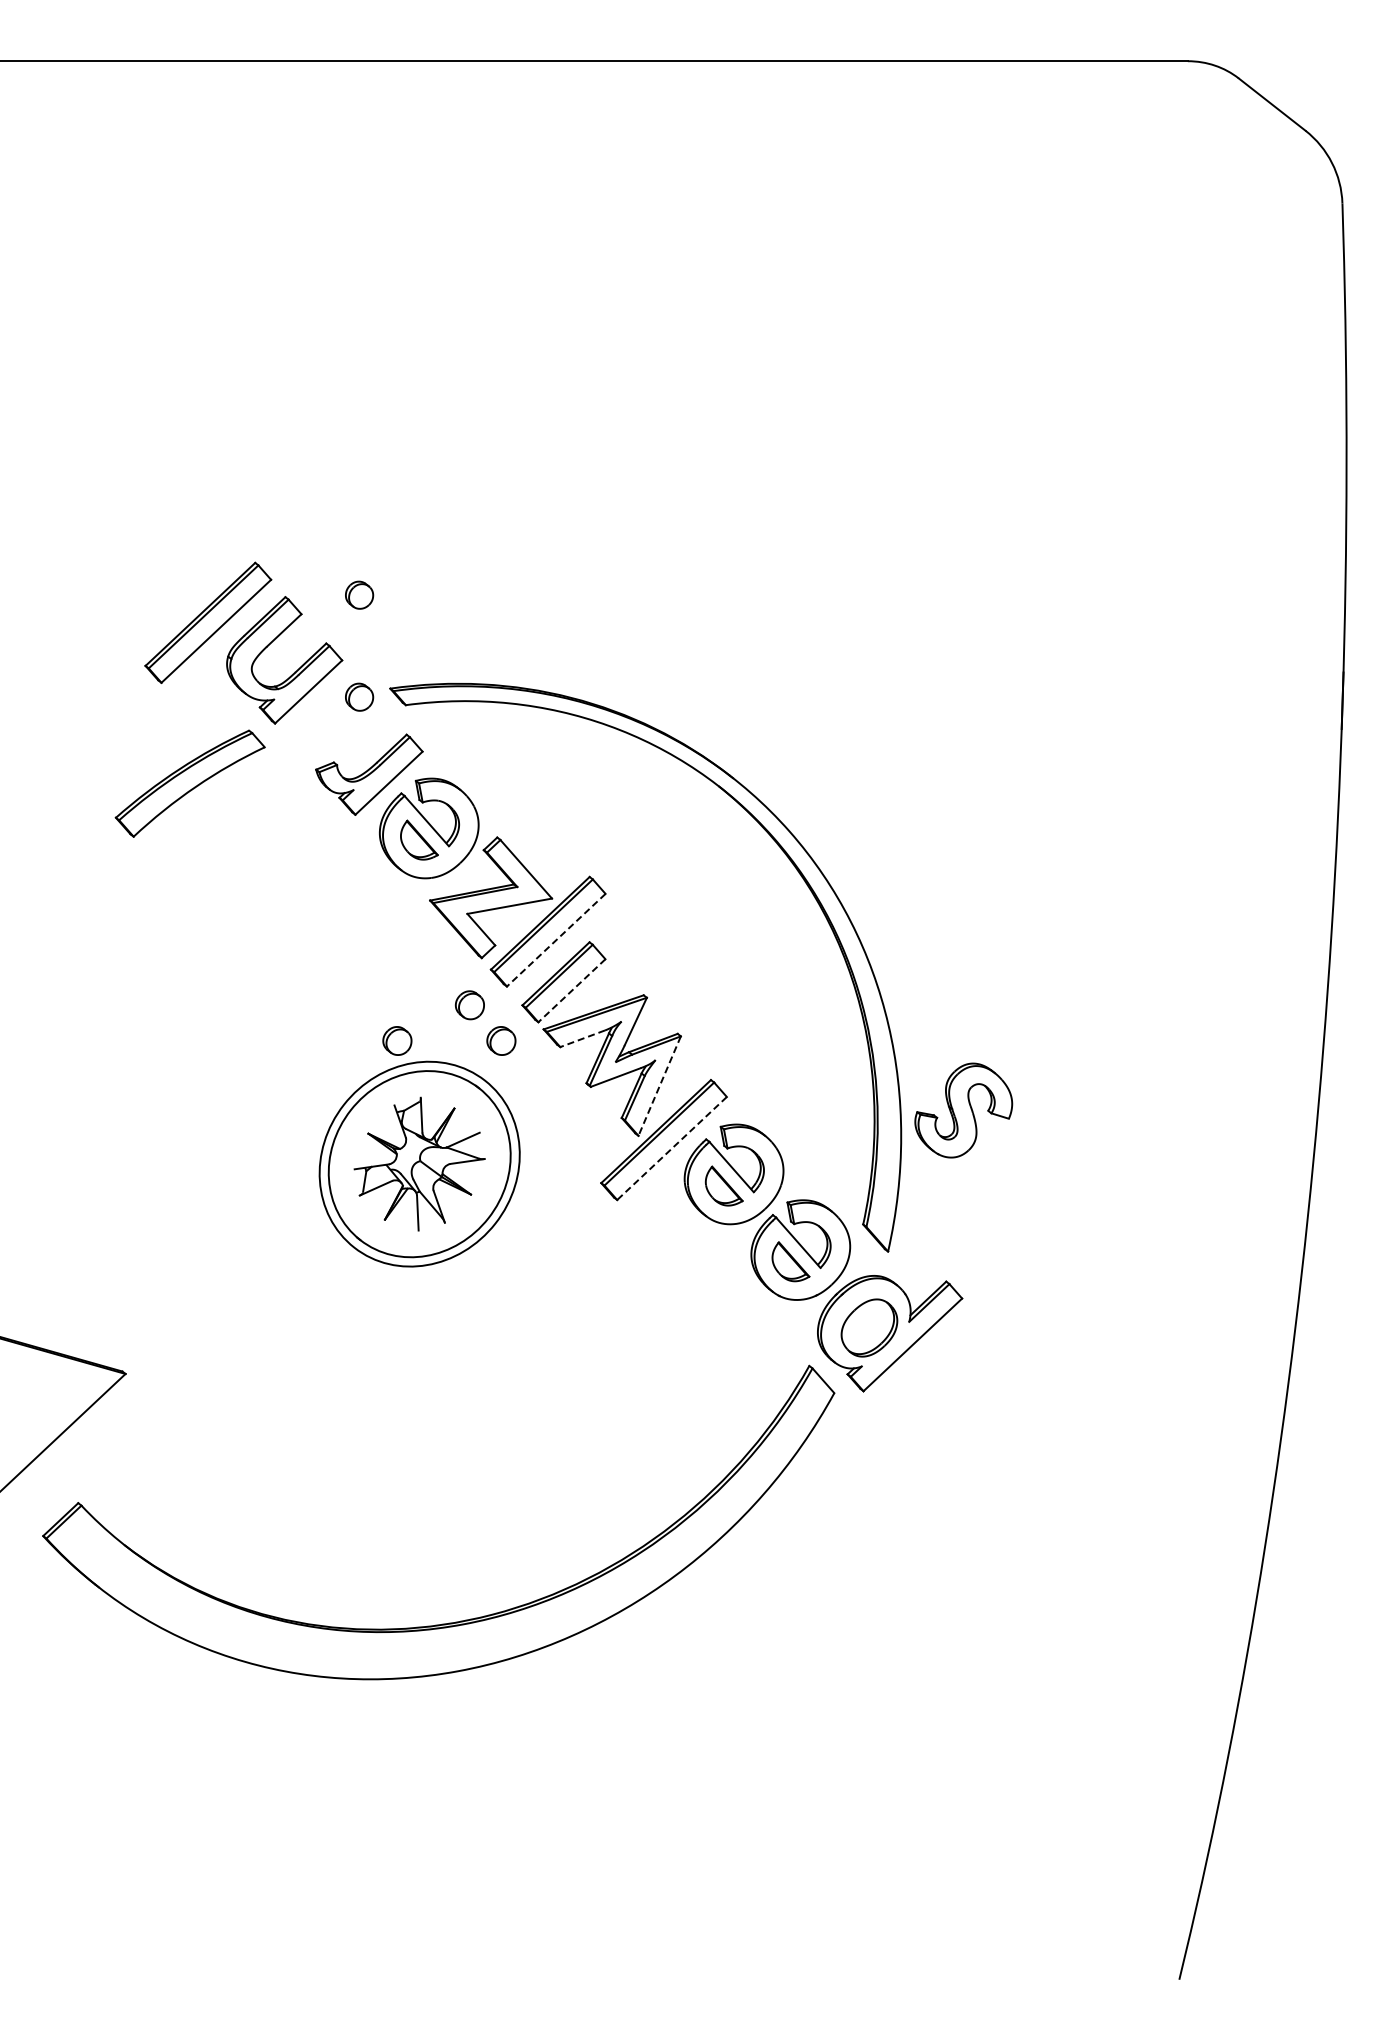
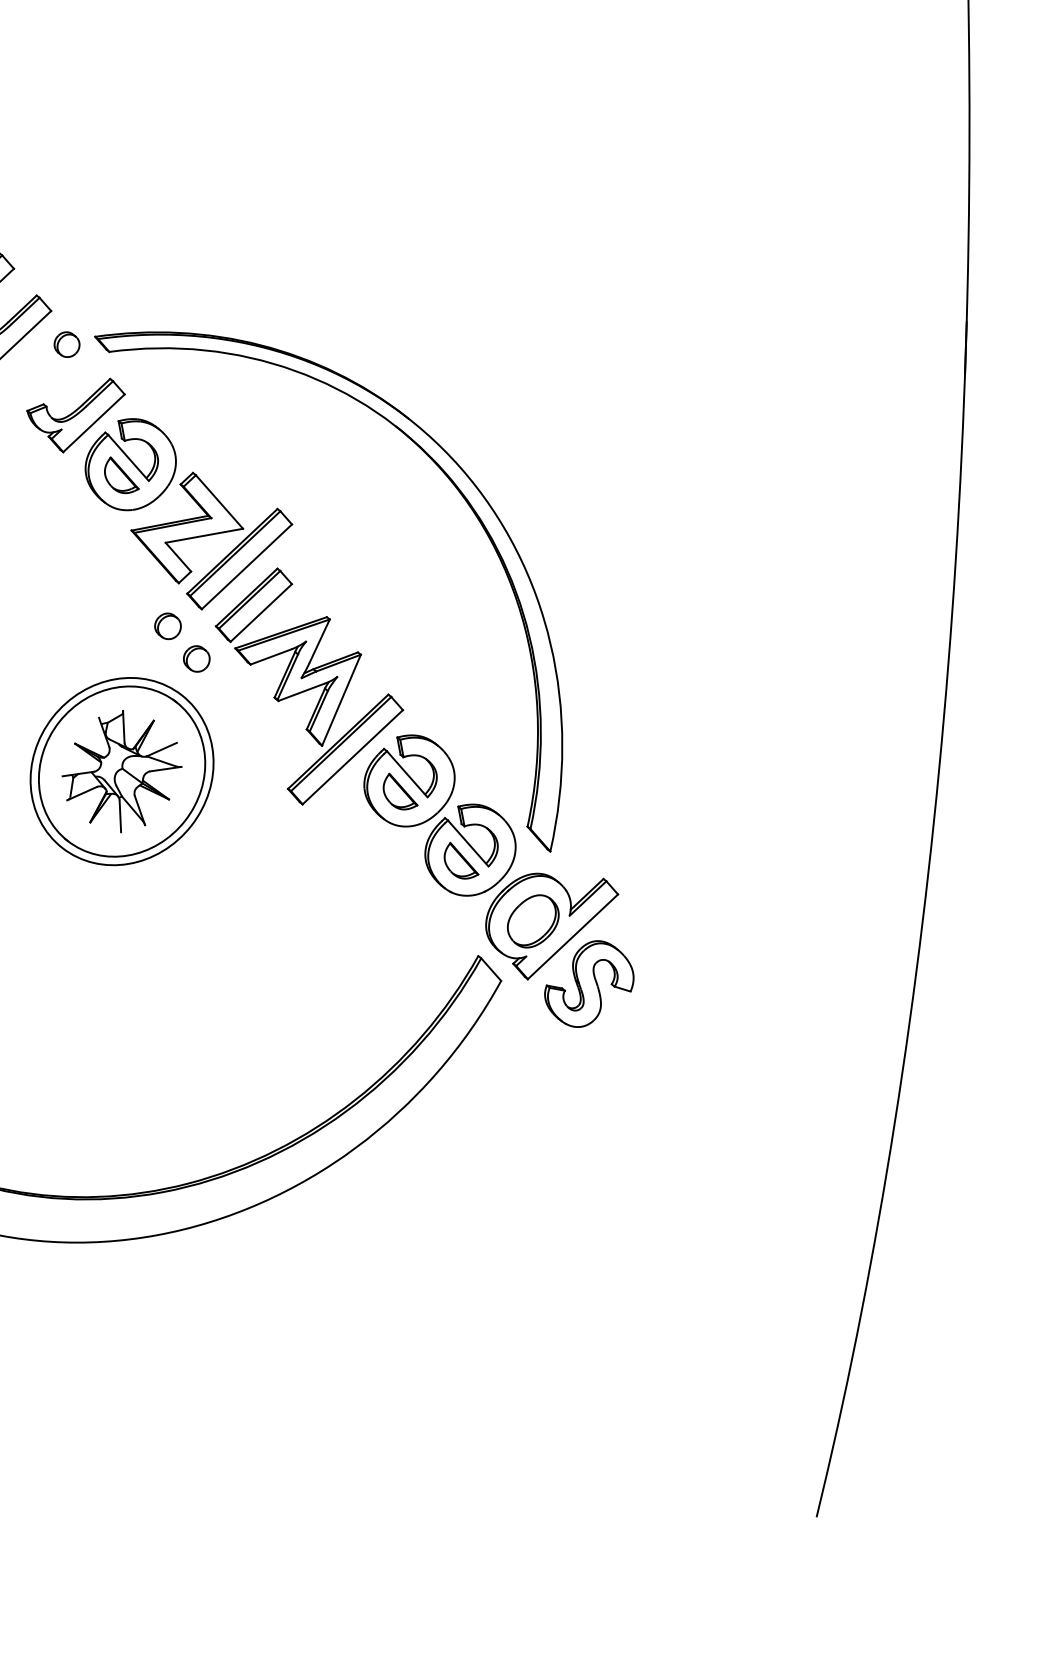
part: (359, 594) -> (67, 250), removed
line: (556, 940) -> (247, 567), dashed -> solid
line: (571, 991) -> (260, 613), dashed -> solid
line: (582, 1038) -> (270, 656), dashed -> solid
part: (397, 1040) -> (101, 658), removed
line: (659, 1086) -> (341, 700), dashed -> solid
part: (963, 1110) -> (589, 984), moved
line: (671, 1148) -> (352, 757), dashed -> solid

